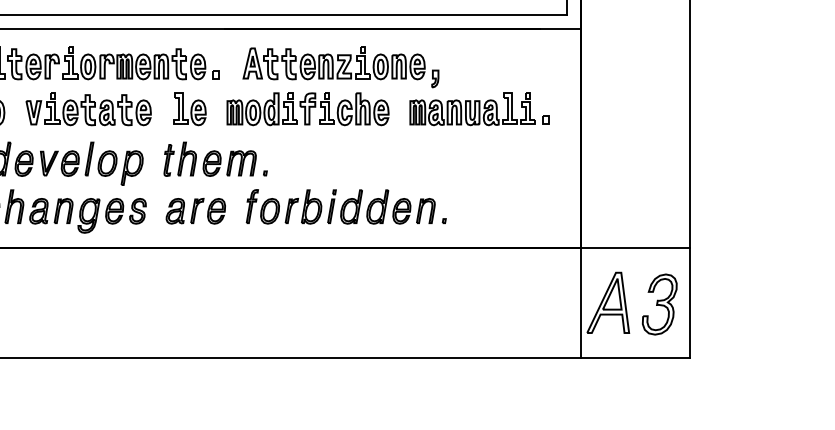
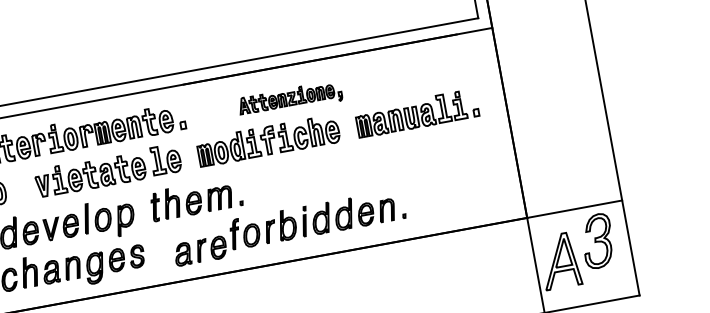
part: (340, 67) -> (289, 99), size x0.6
part: (88, 109) -> (90, 174), moved
part: (195, 211) -> (200, 251), moved
part: (659, 304) -> (597, 241), moved

